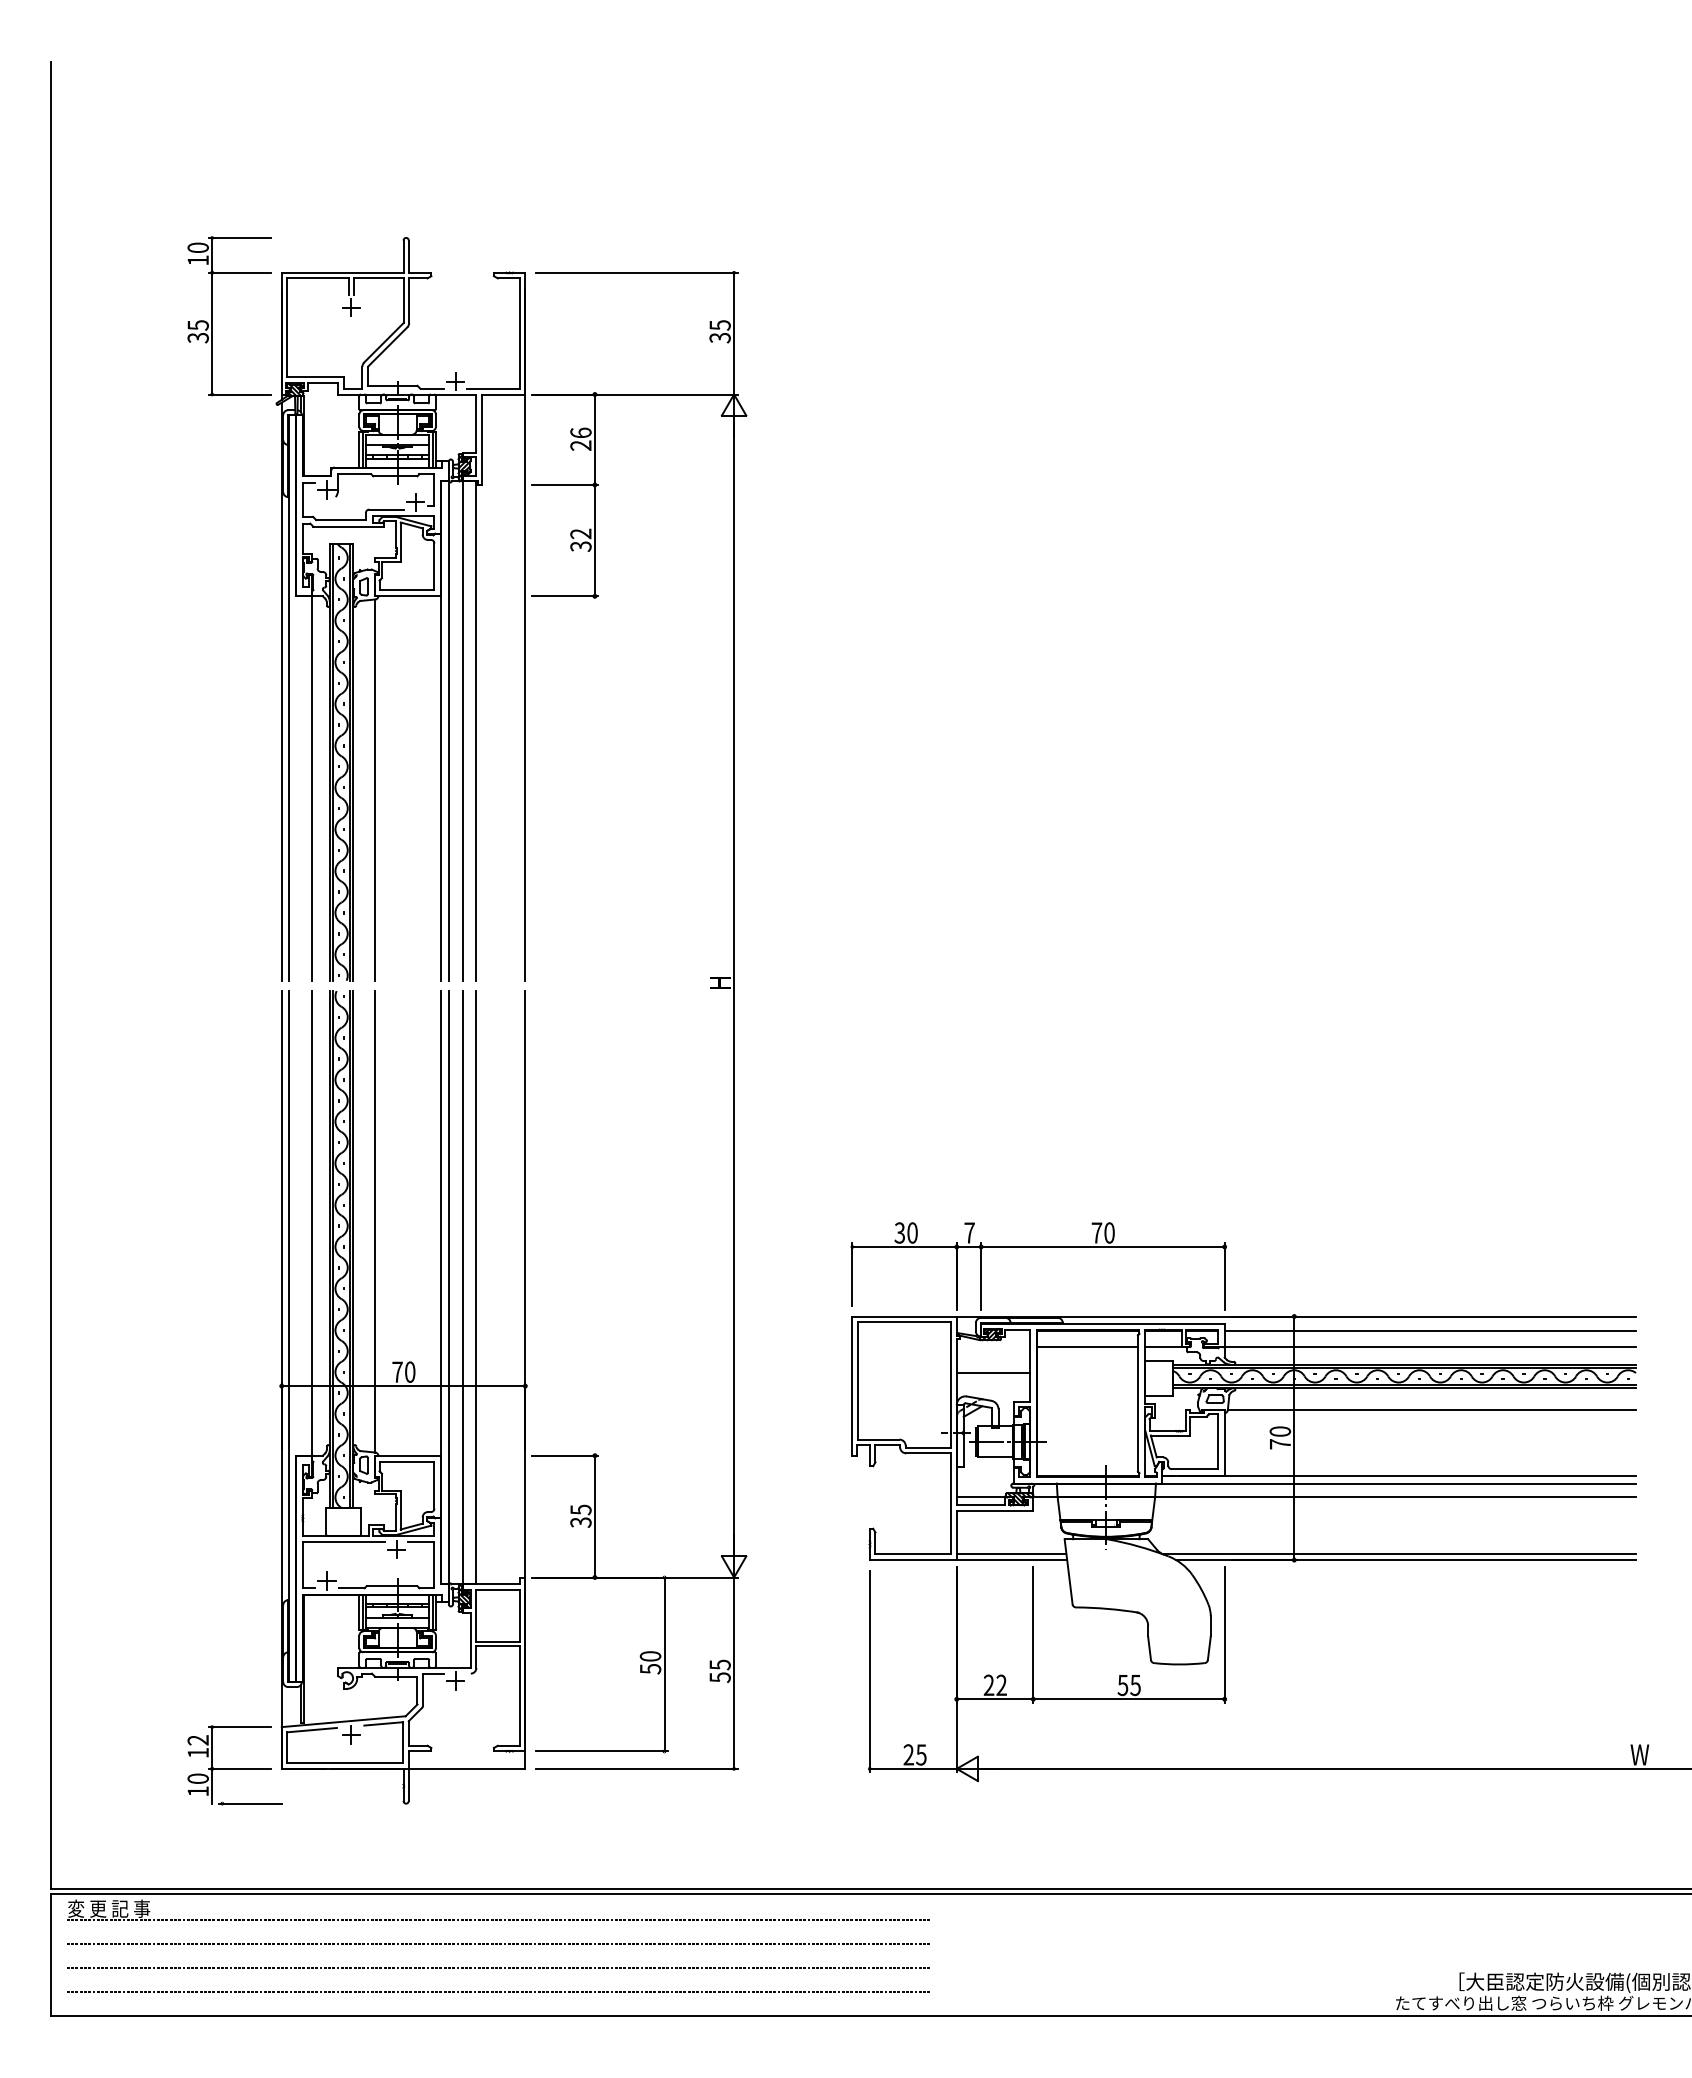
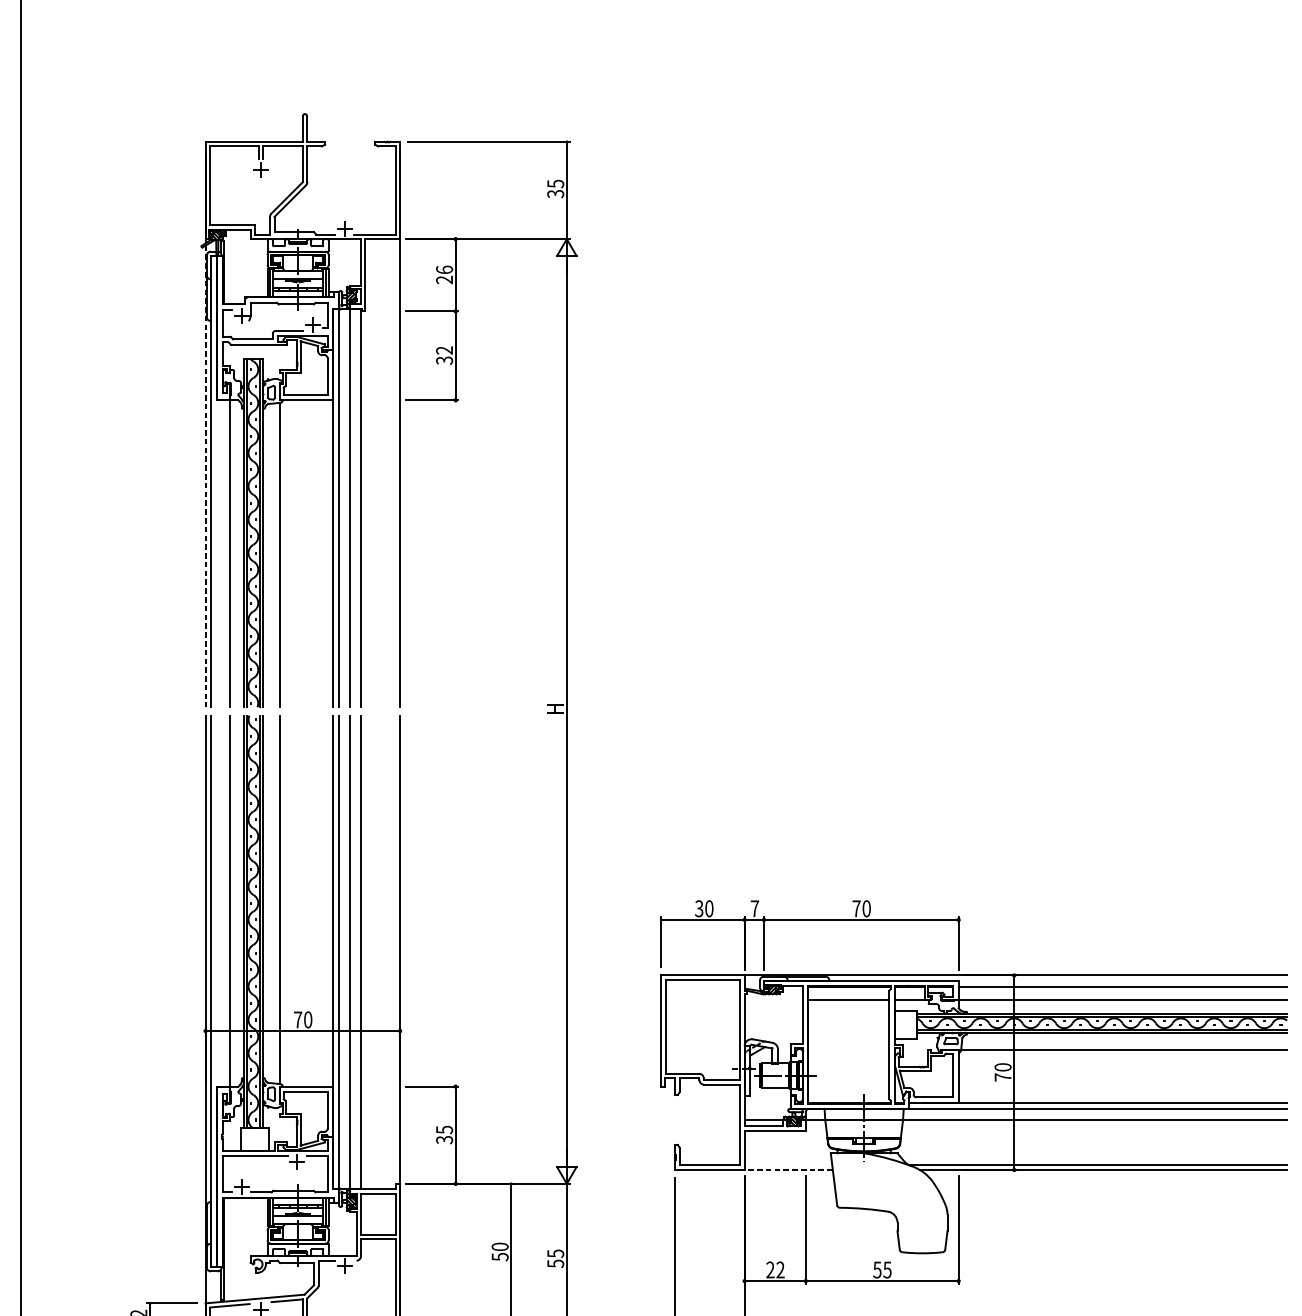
part: (212, 316) -> (150, 176), removed
line: (281, 692) -> (205, 477), solid -> dashed
line: (992, 1372) -> (773, 1020), removed
line: (1011, 1554) -> (788, 1165), removed
line: (1011, 1560) -> (788, 1170), solid -> dashed

